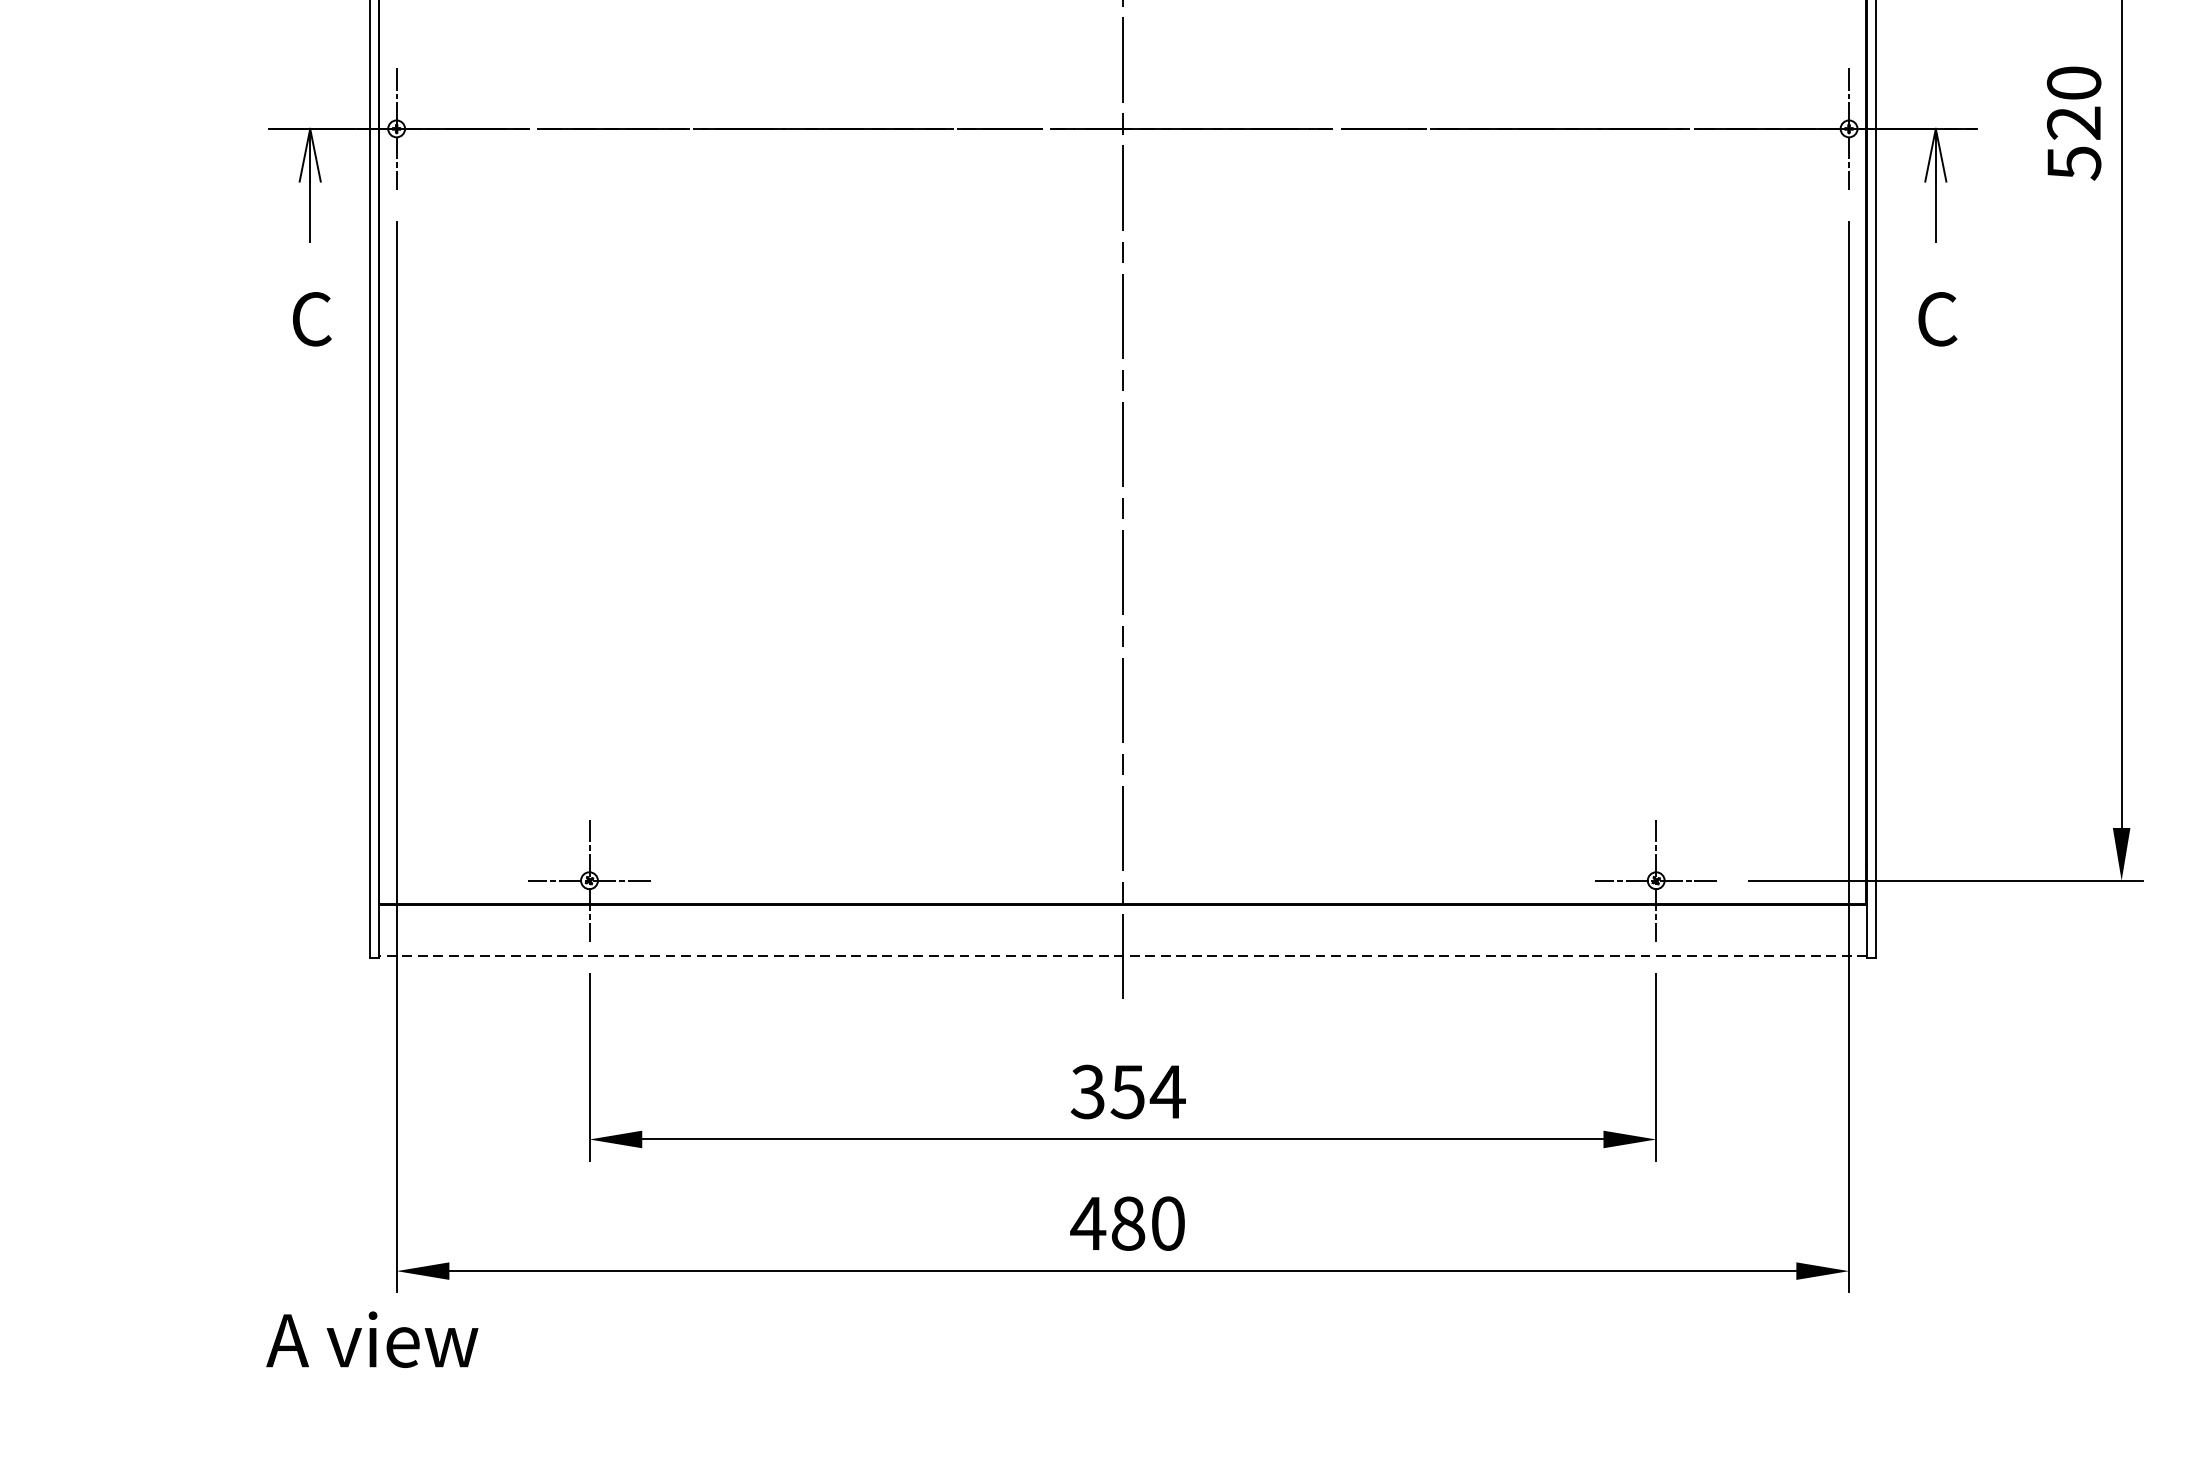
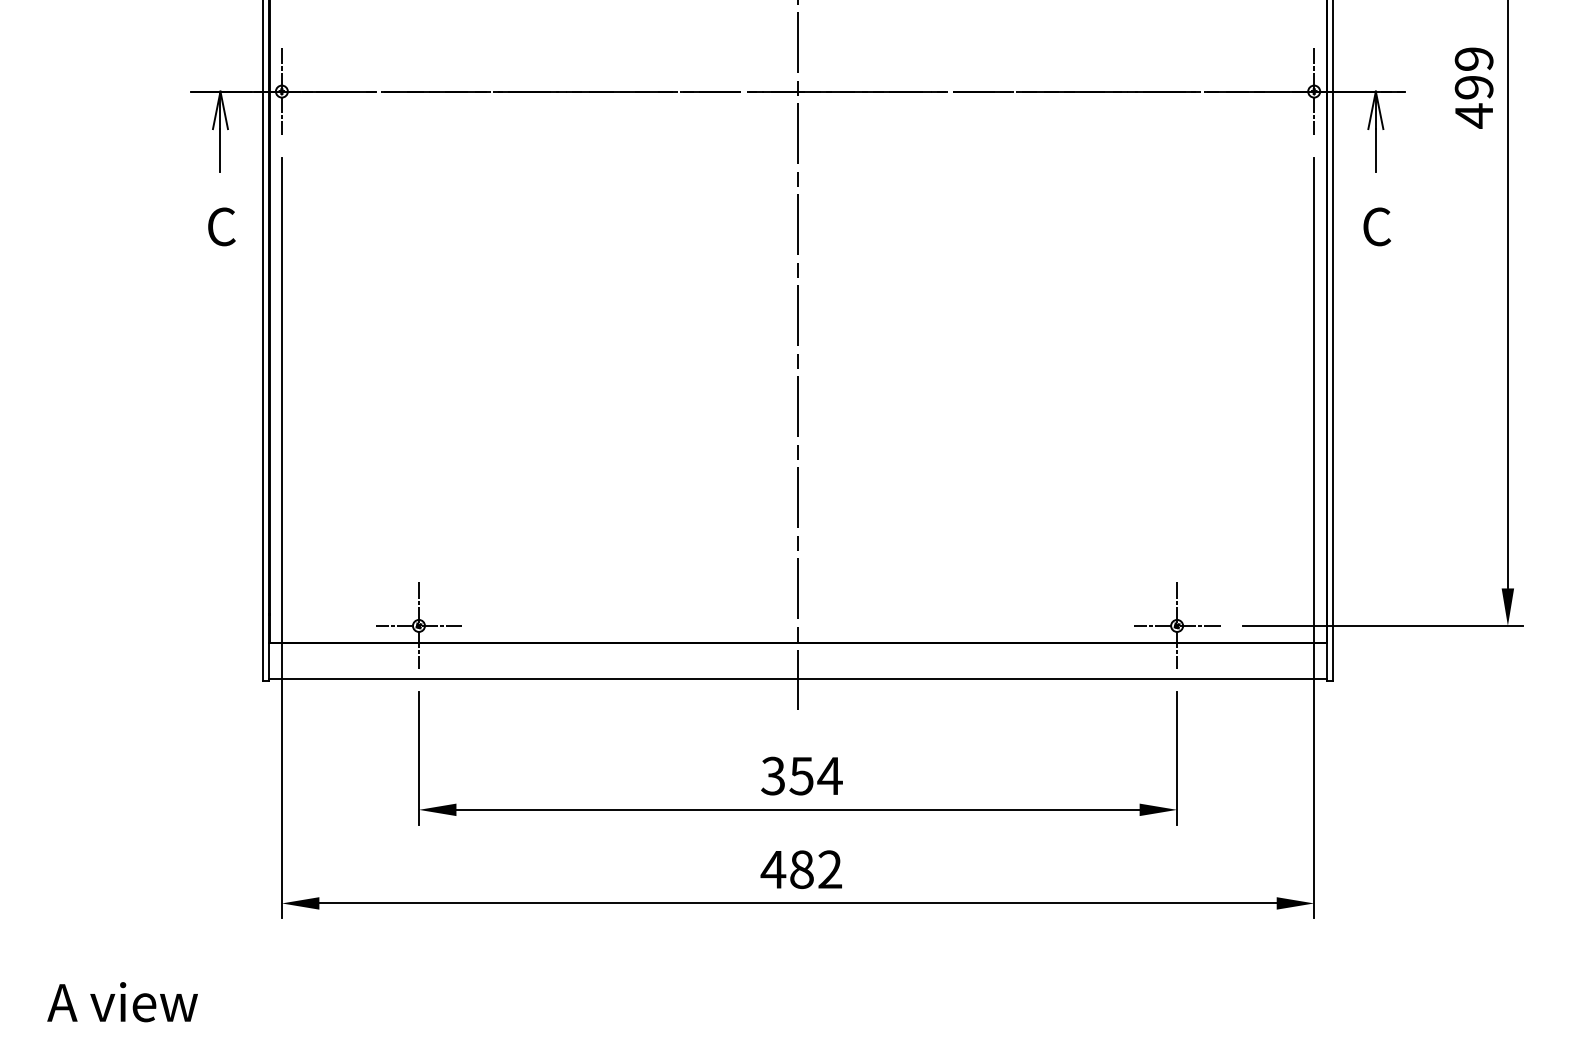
text: (2073, 123) -> (1473, 87), 520 -> 499
line: (1123, 956) -> (798, 679), dashed -> solid
text: (1168, 1223) -> (830, 869), 480 -> 482
text: (372, 1340) -> (122, 1002), moved

